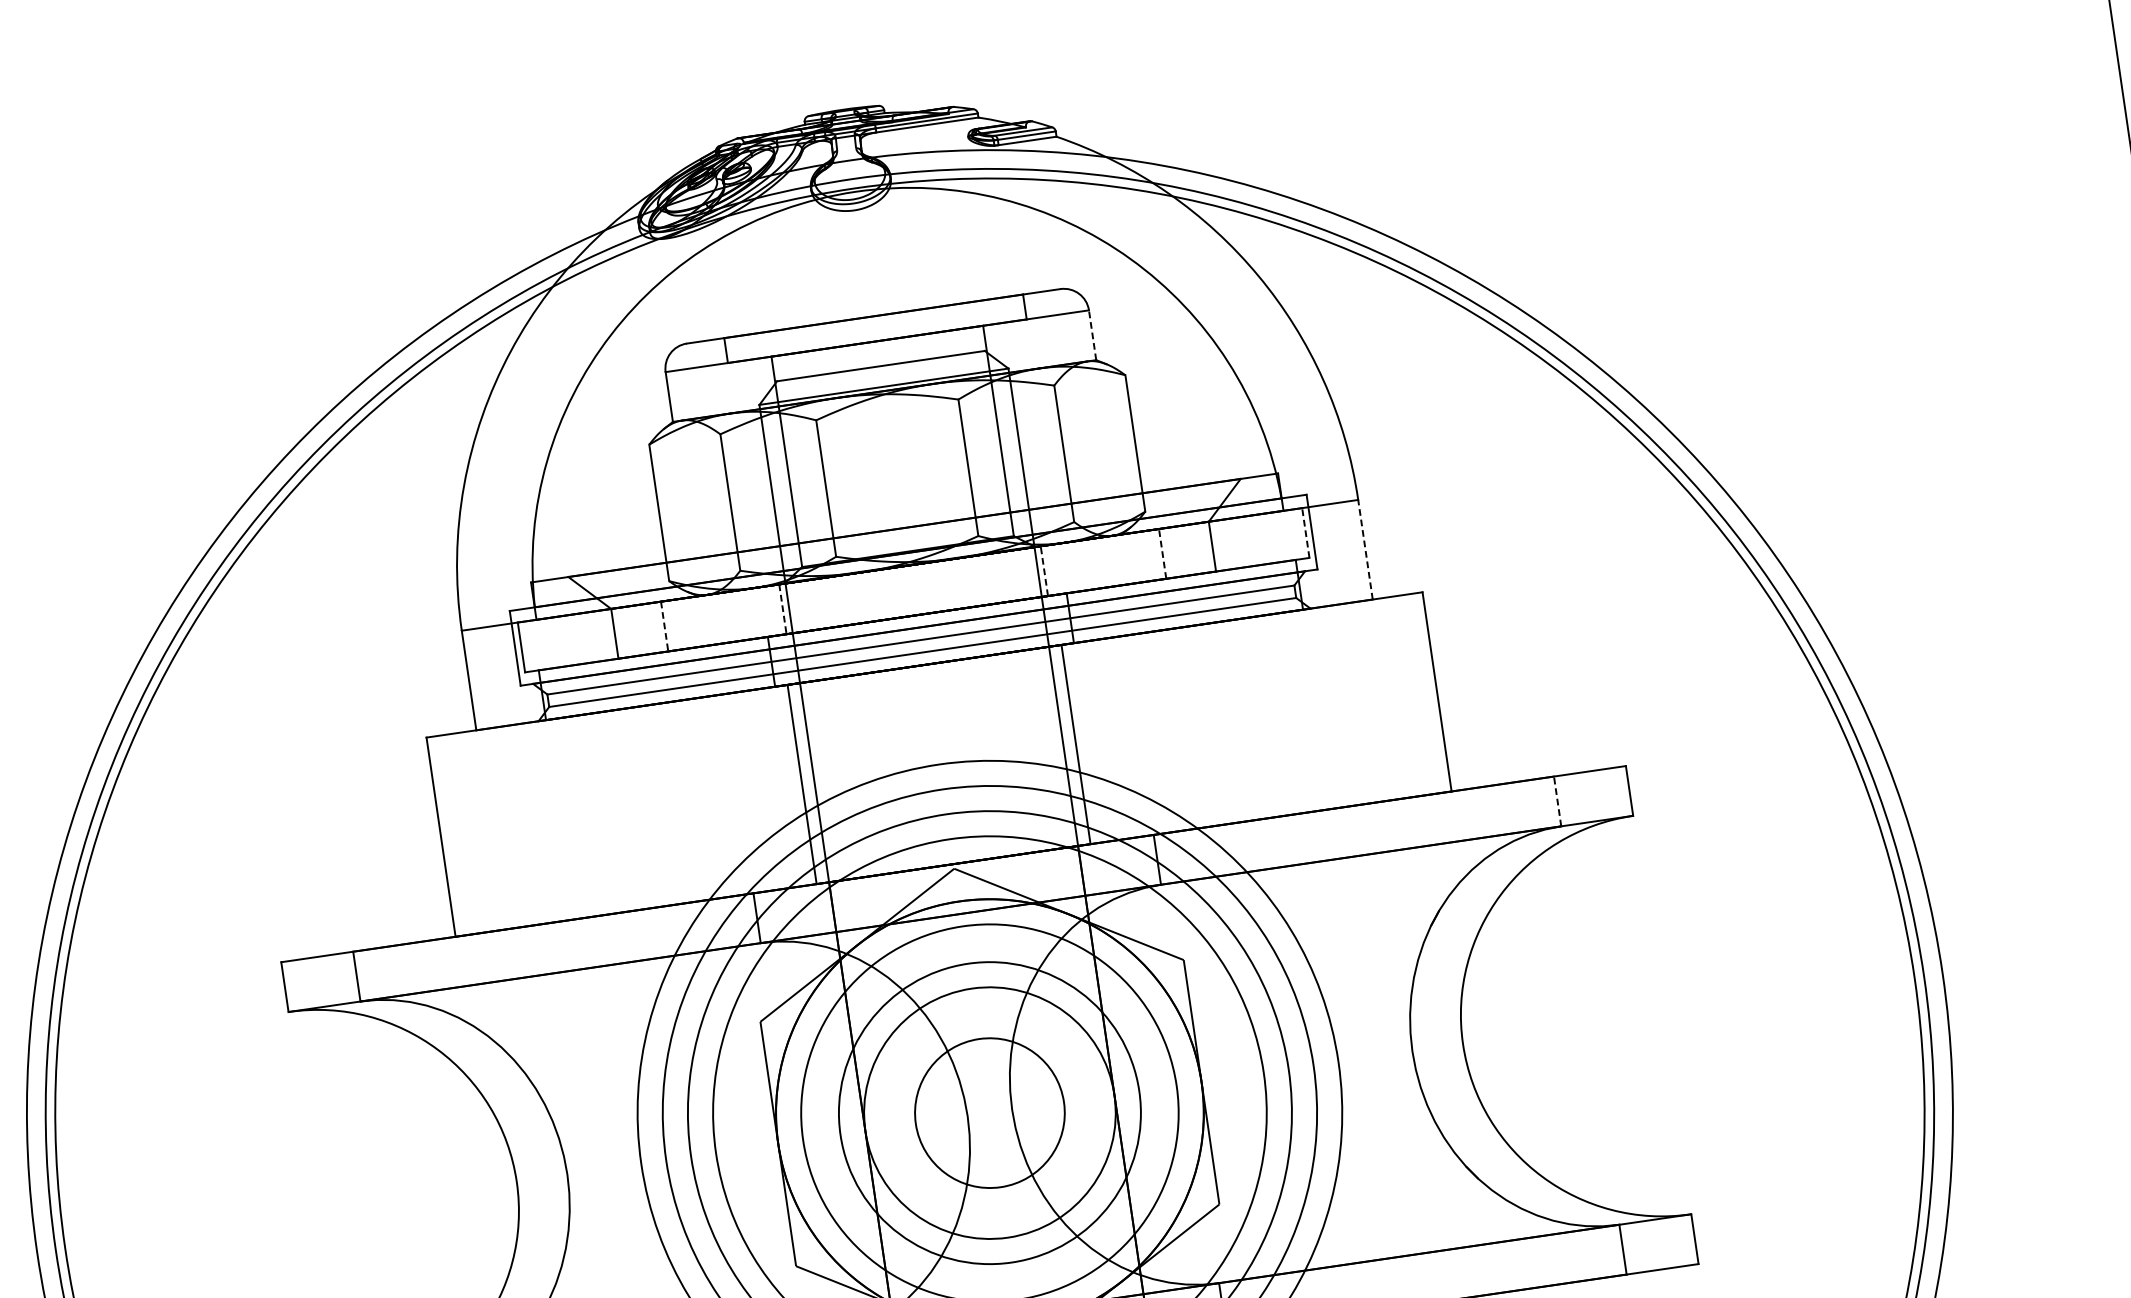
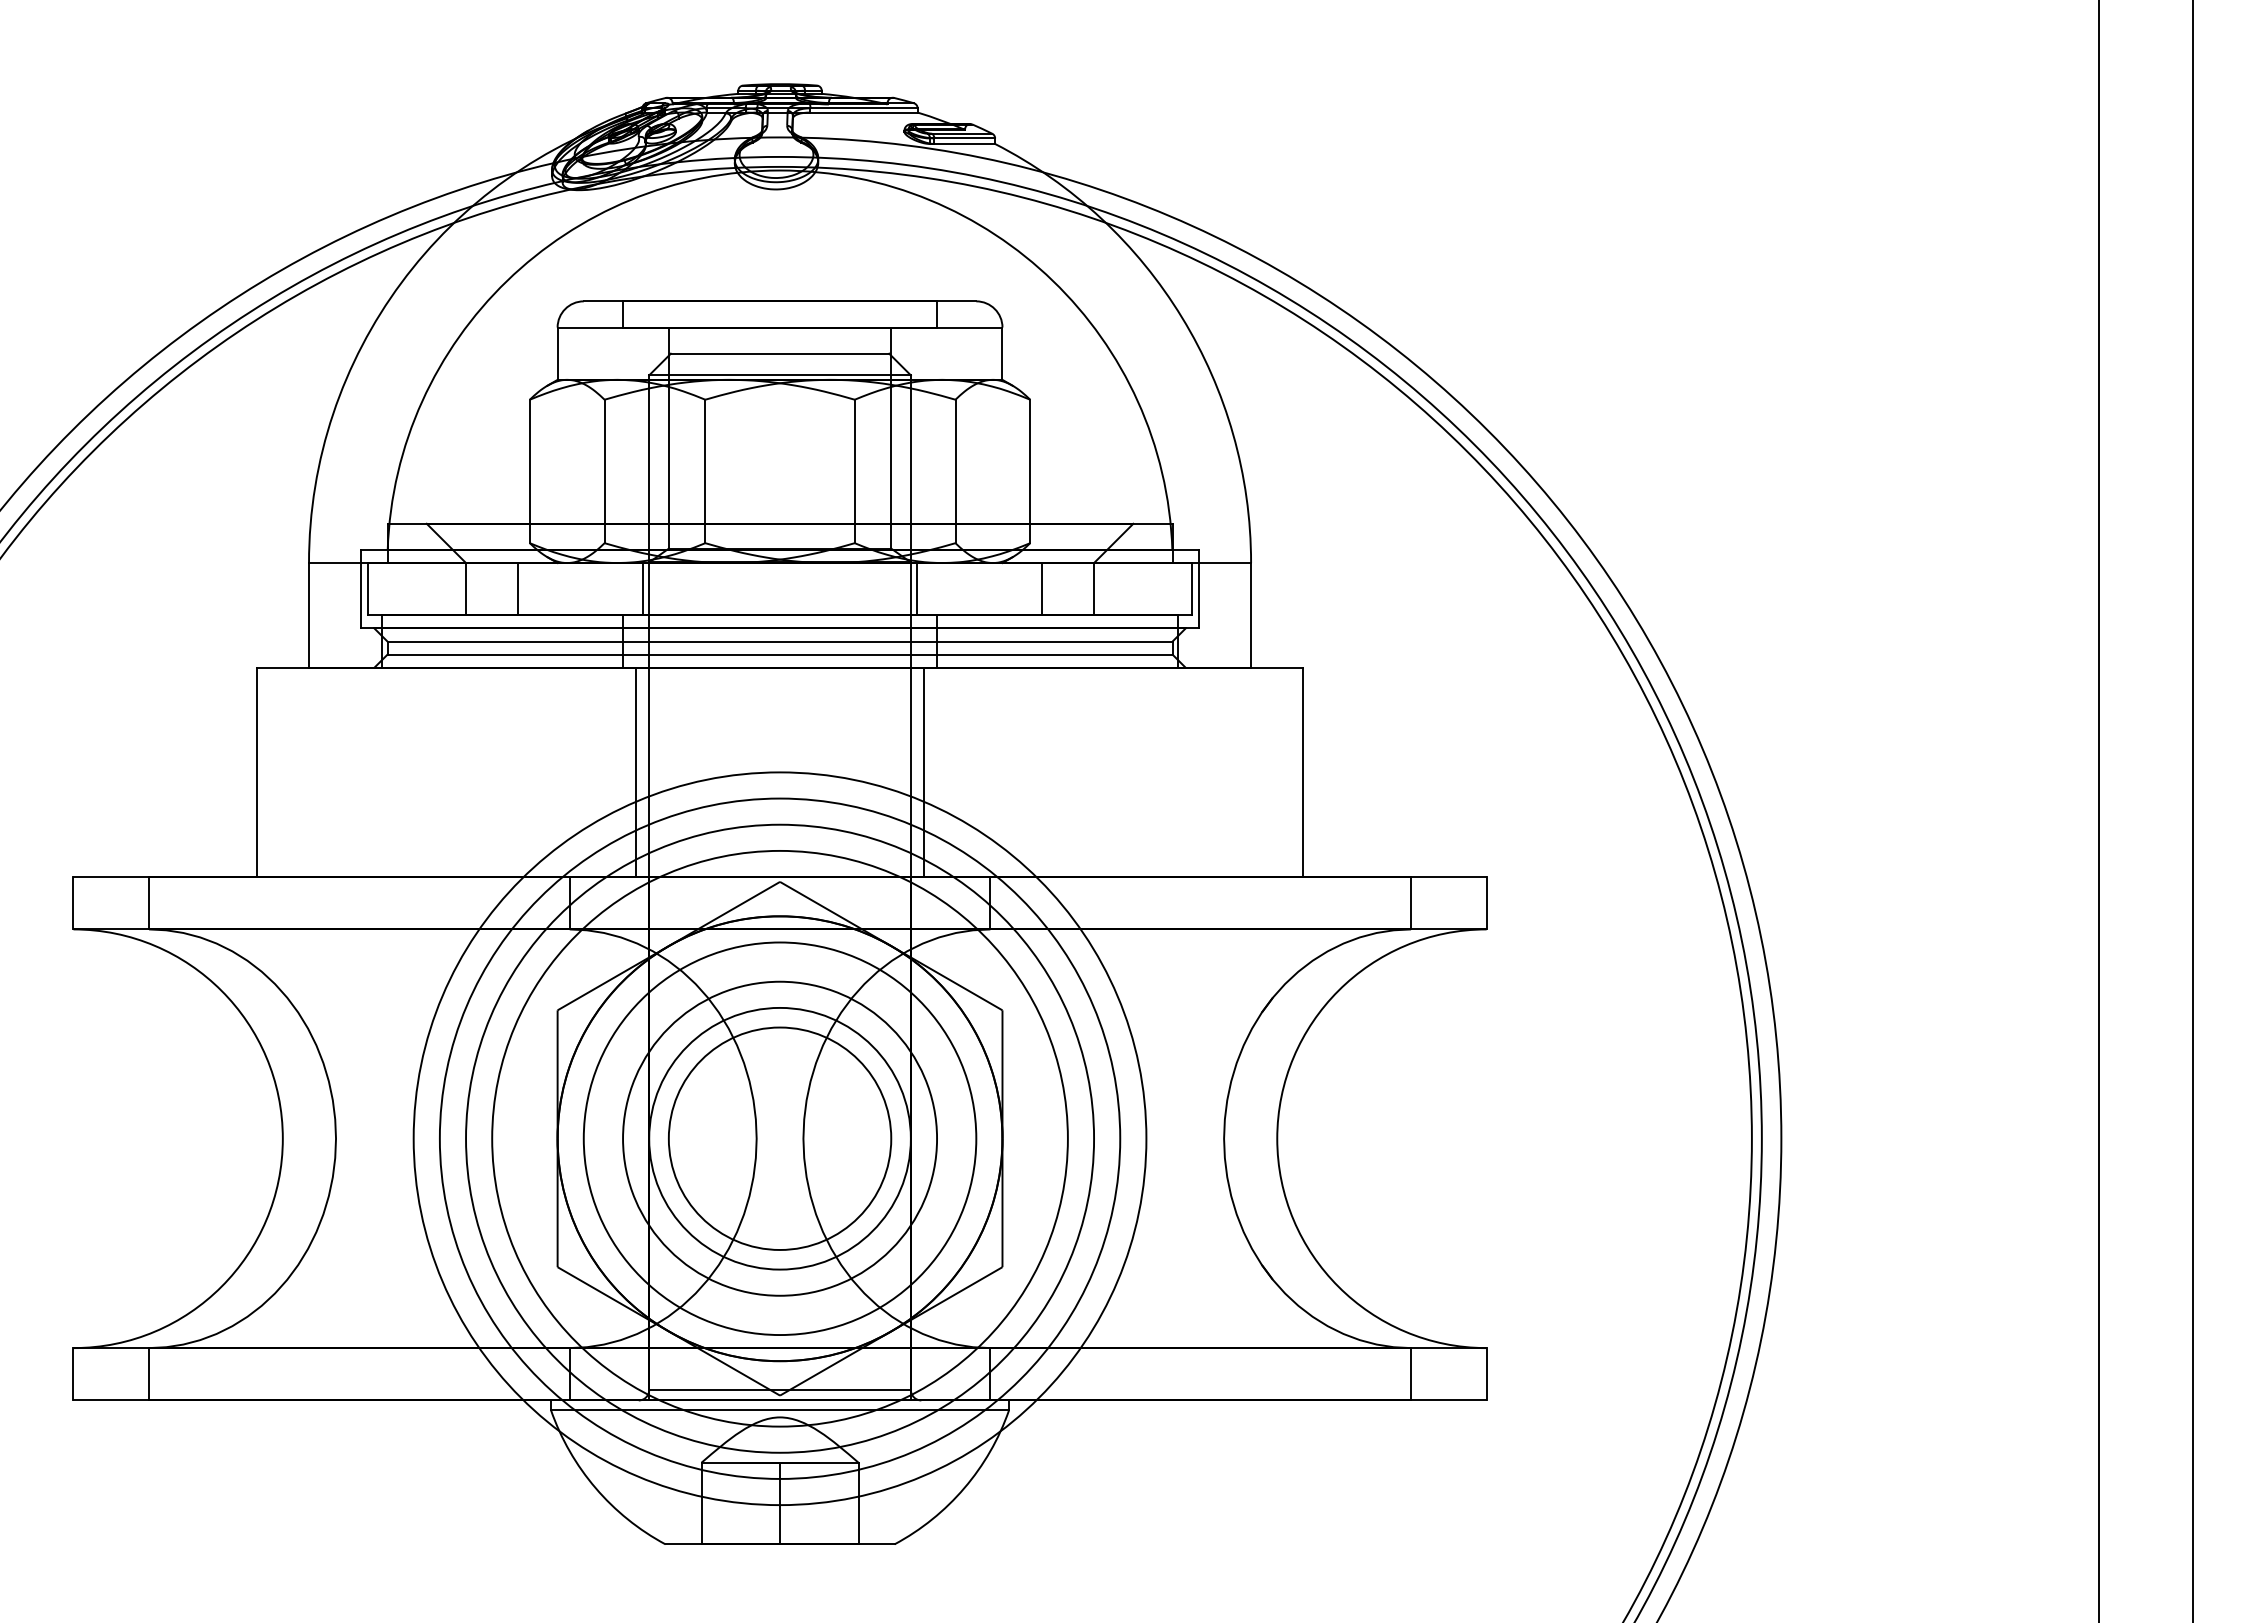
line: (1092, 335) -> (1002, 353), dashed -> solid
line: (1306, 532) -> (1192, 588), dashed -> solid
line: (1365, 548) -> (1251, 614), dashed -> solid
line: (1162, 553) -> (1041, 588), dashed -> solid
line: (1044, 570) -> (917, 588), dashed -> solid
line: (782, 609) -> (642, 589), dashed -> solid
line: (664, 626) -> (518, 589), dashed -> solid
line: (1557, 800) -> (1411, 902), dashed -> solid
circle: (989, 1112) -> (779, 1138), size x1.43

